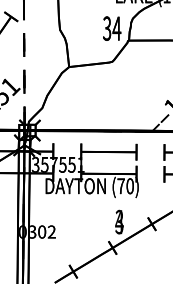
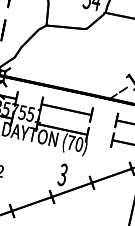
text: (119, 221) -> (63, 174), 4 -> 3

